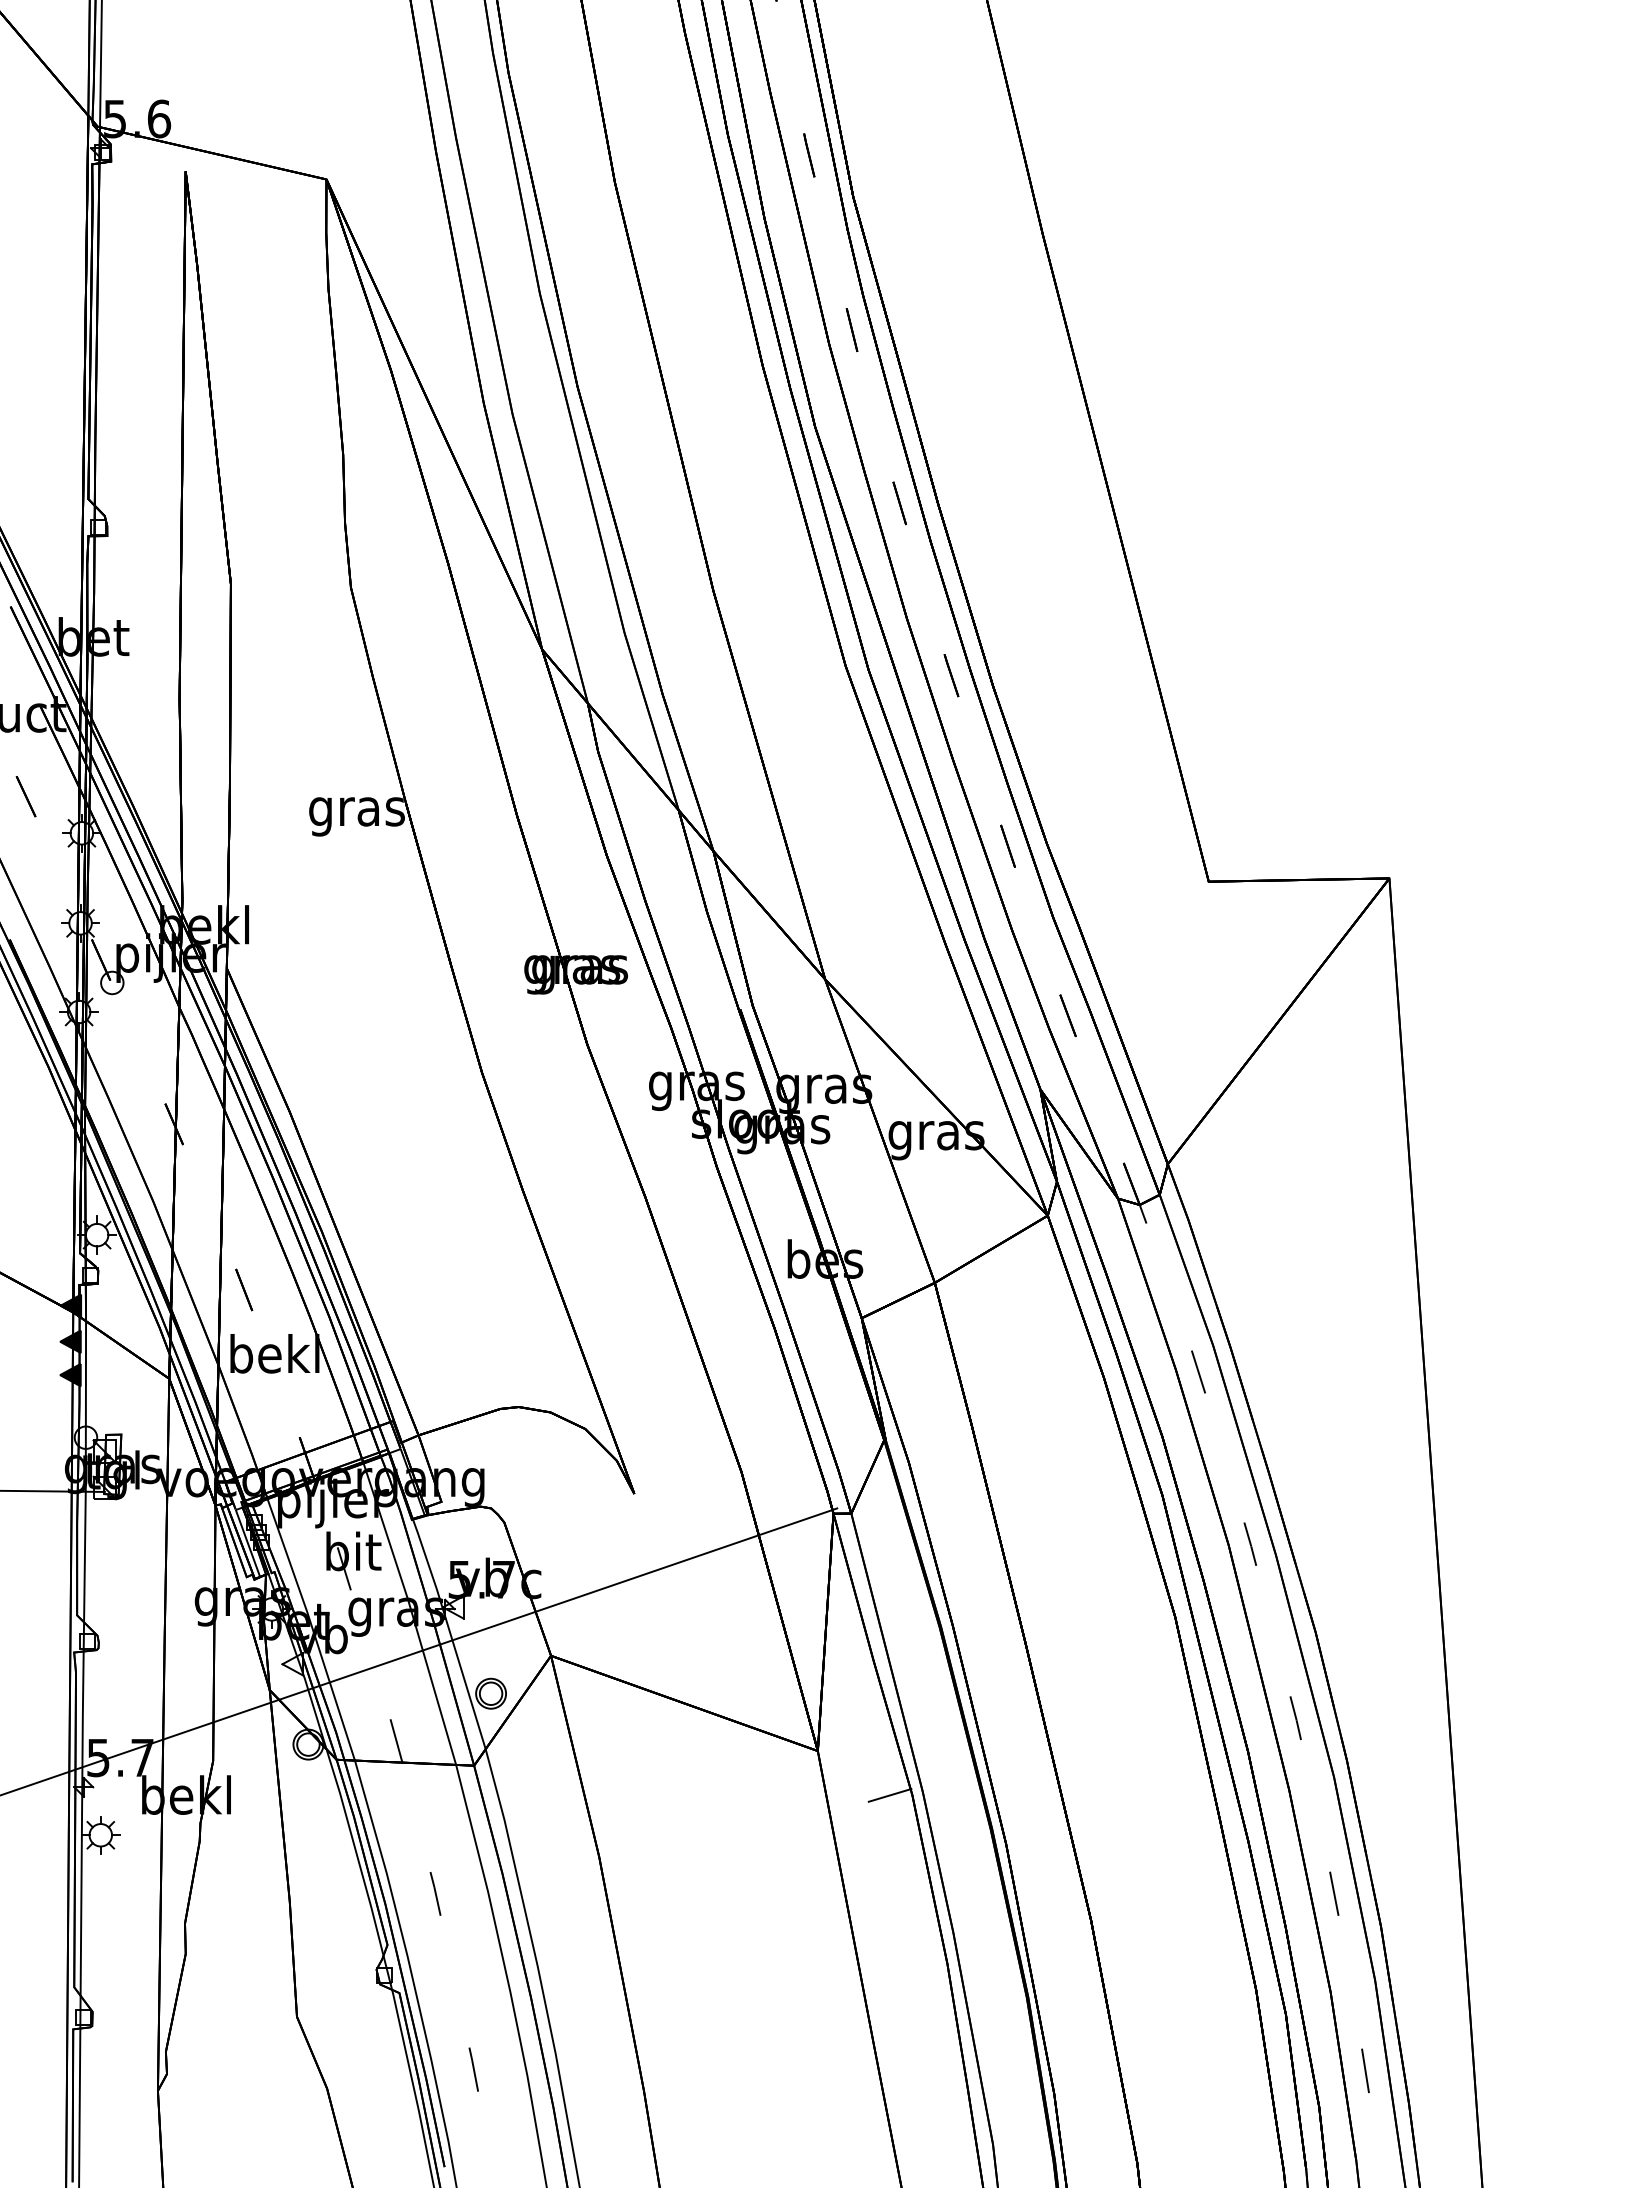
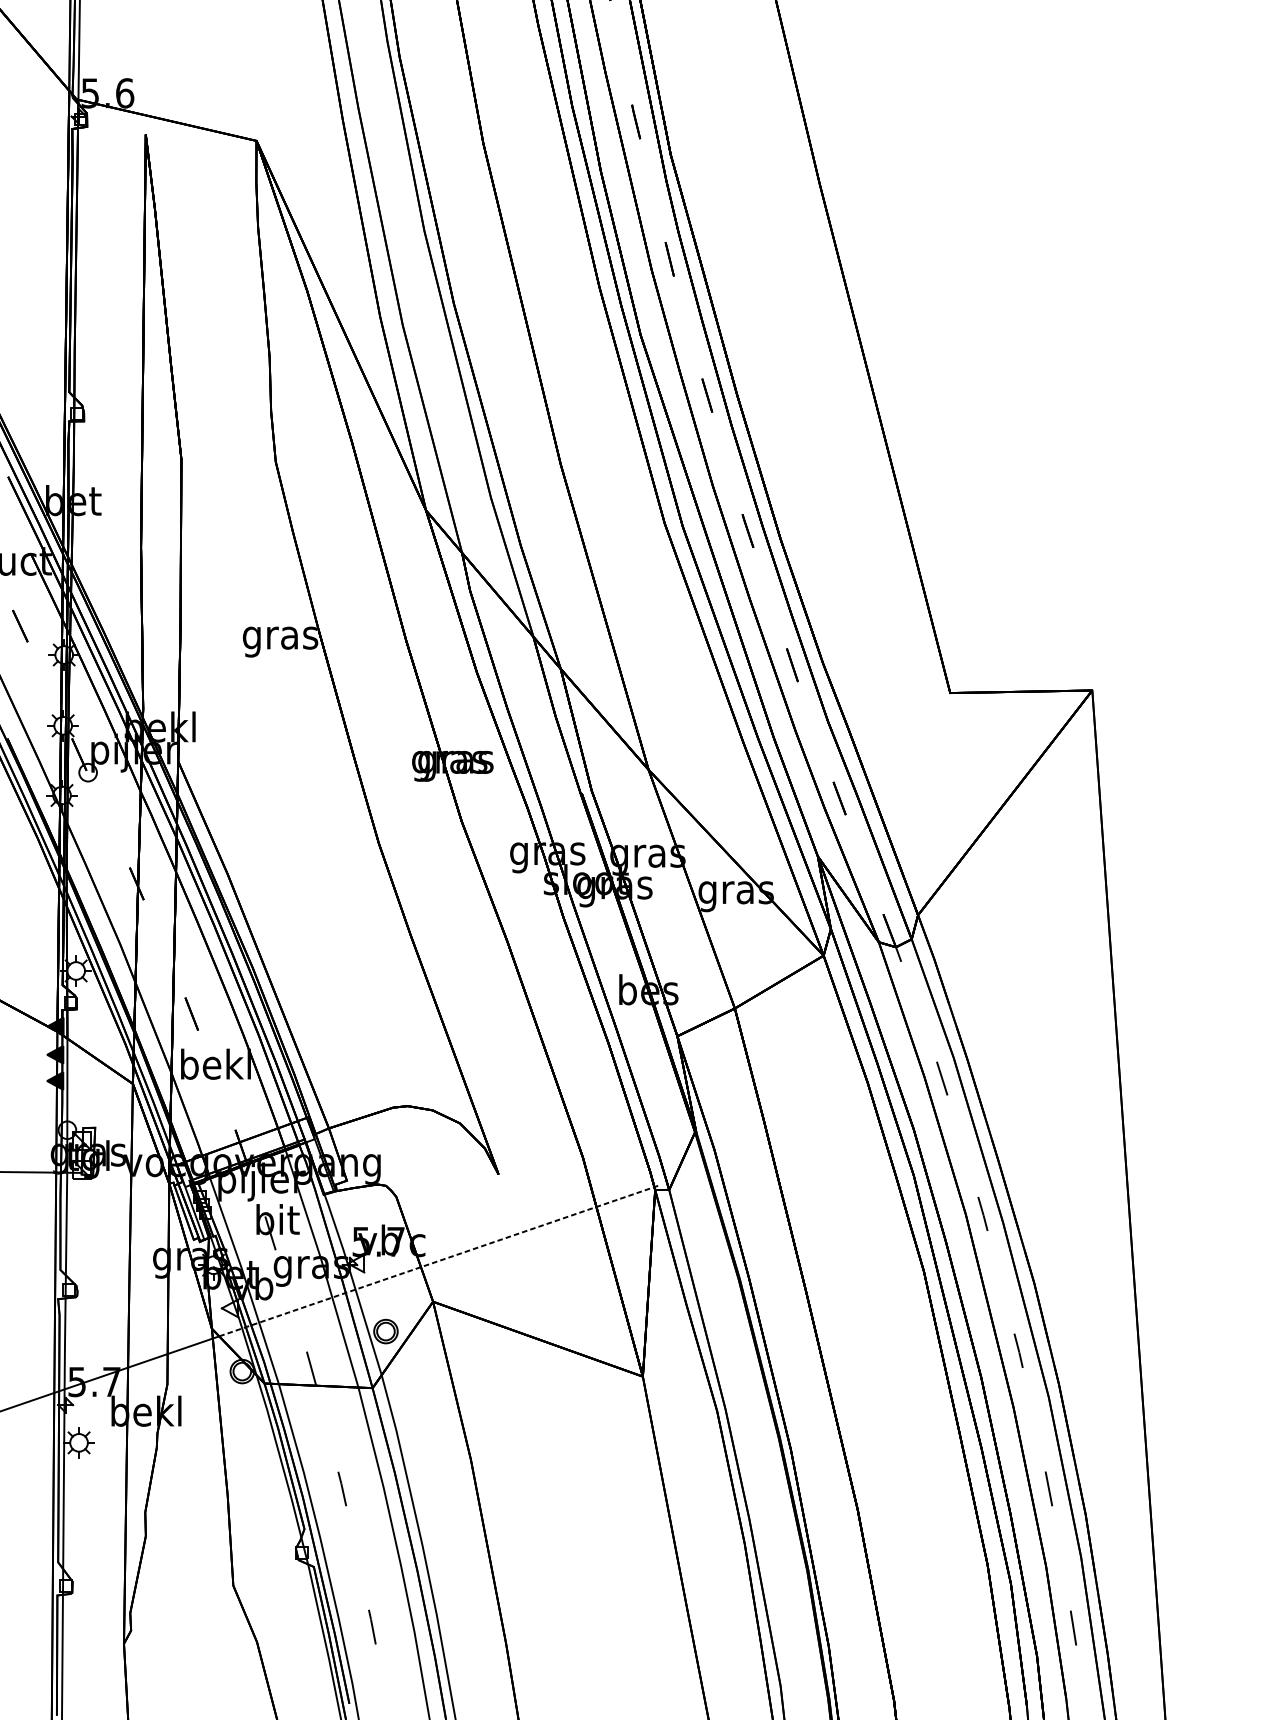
line: (558, 1604) -> (438, 1261), solid -> dashed
line: (889, 1795) -> (699, 1411), removed

